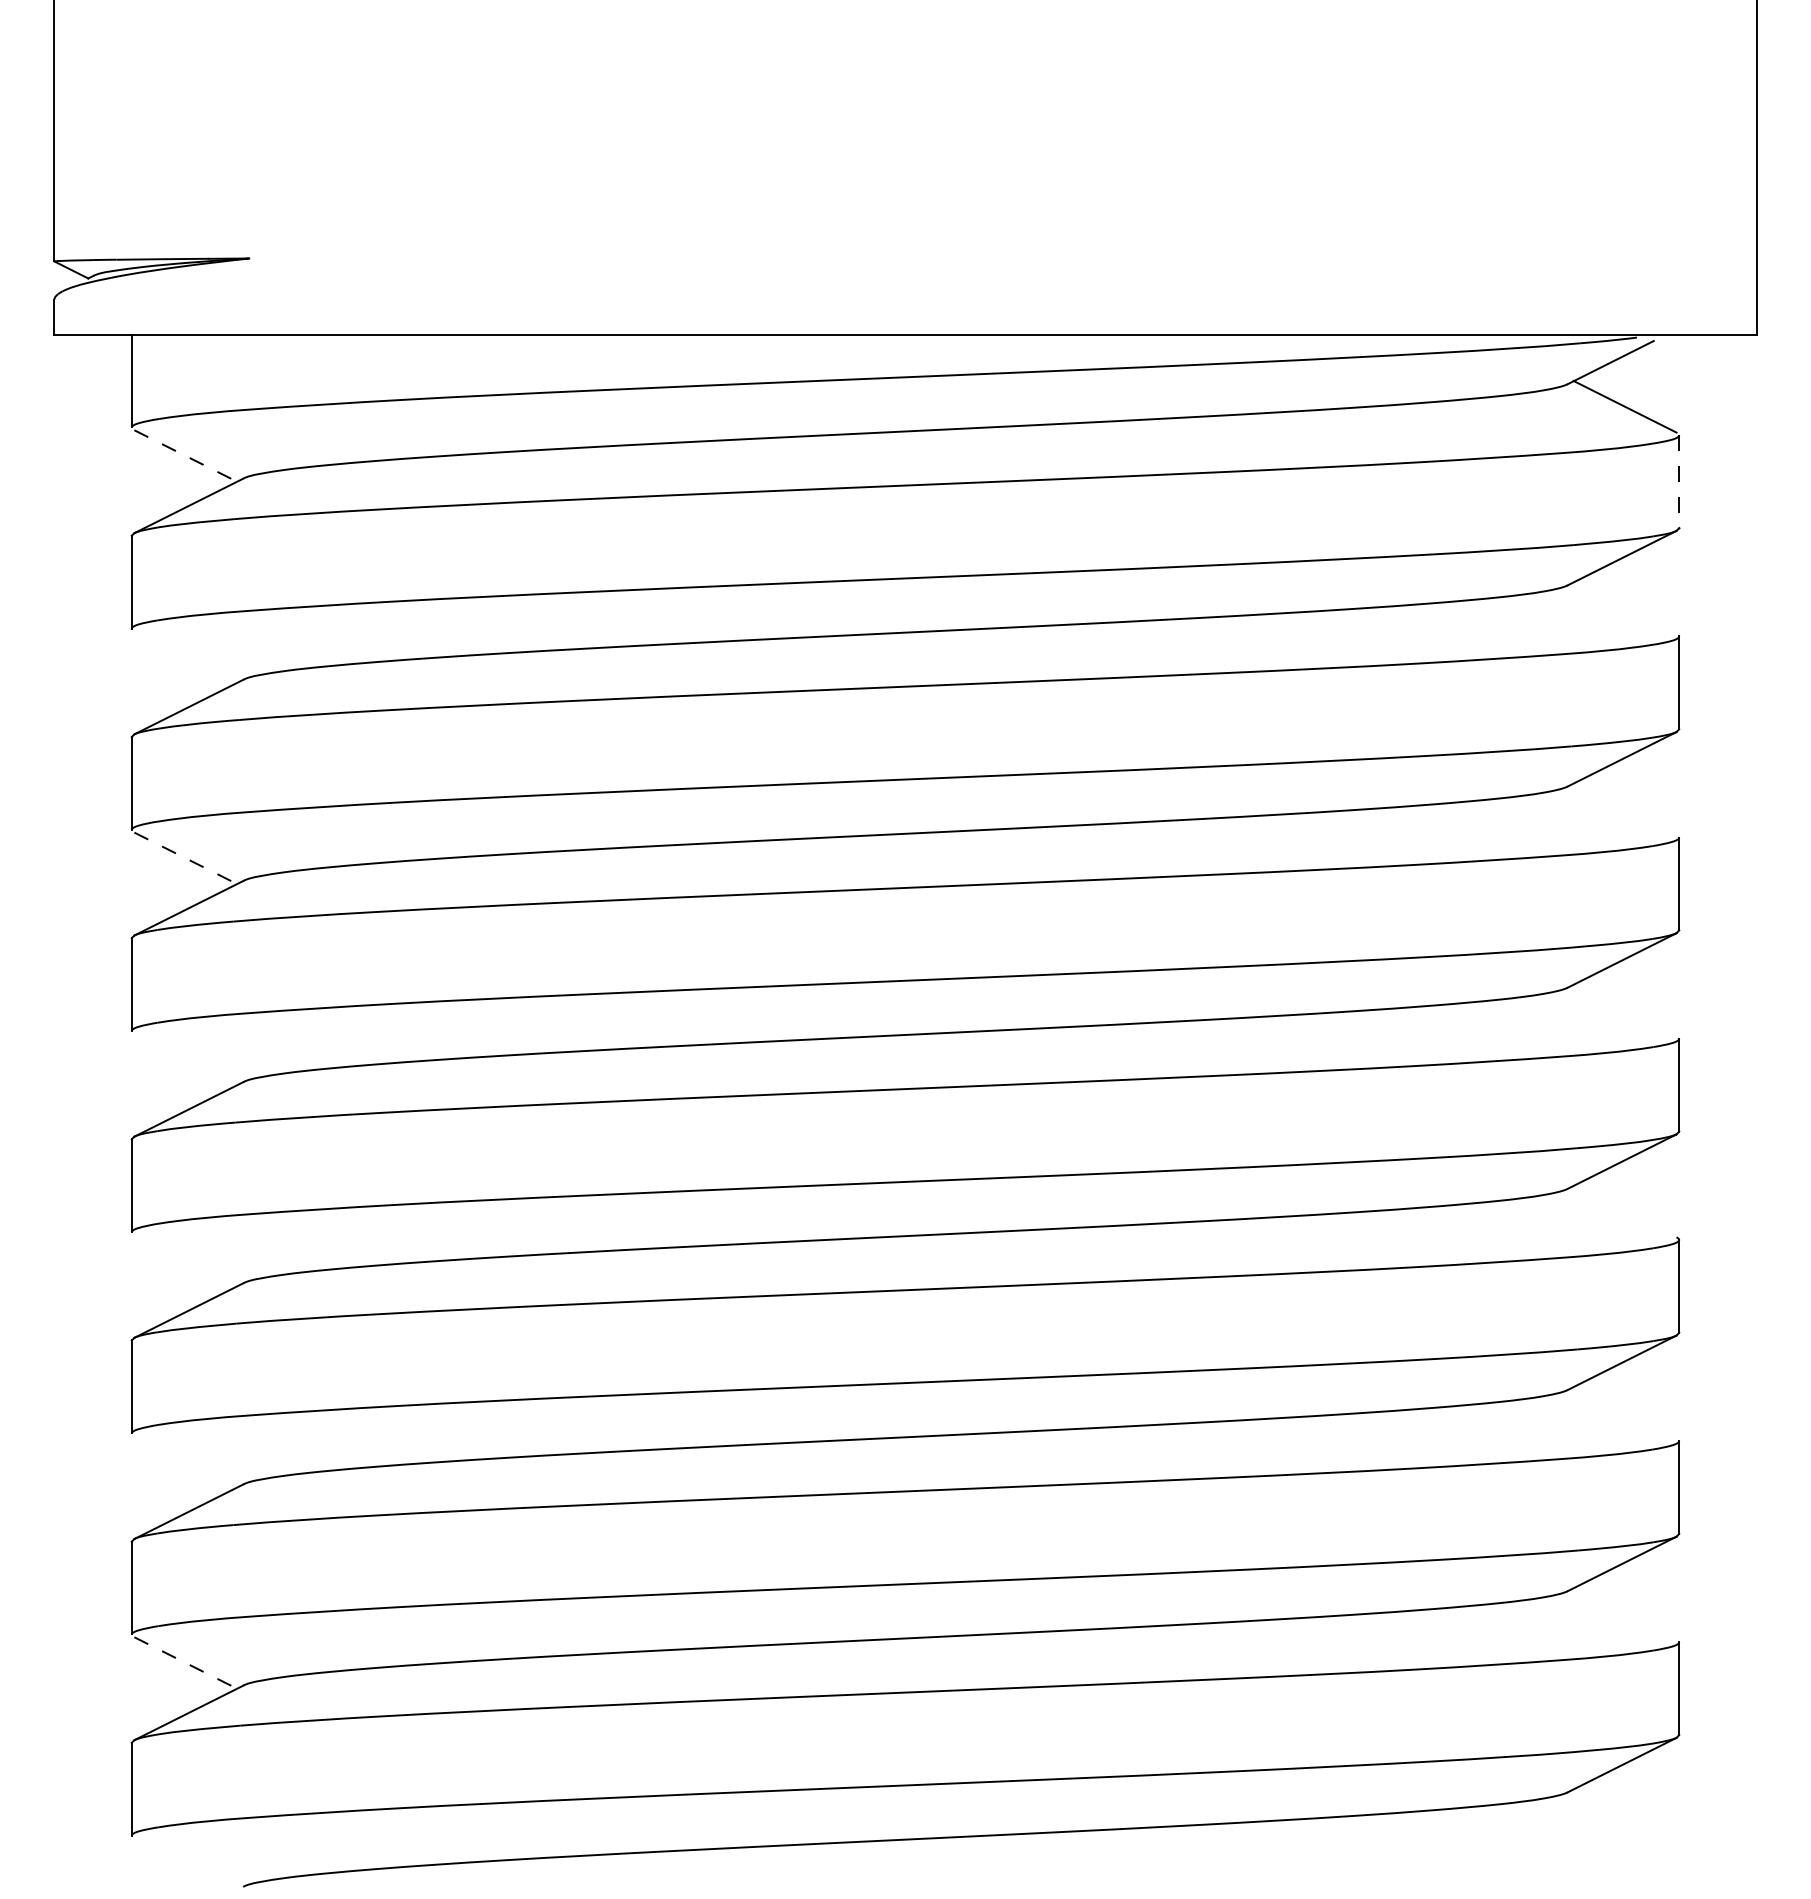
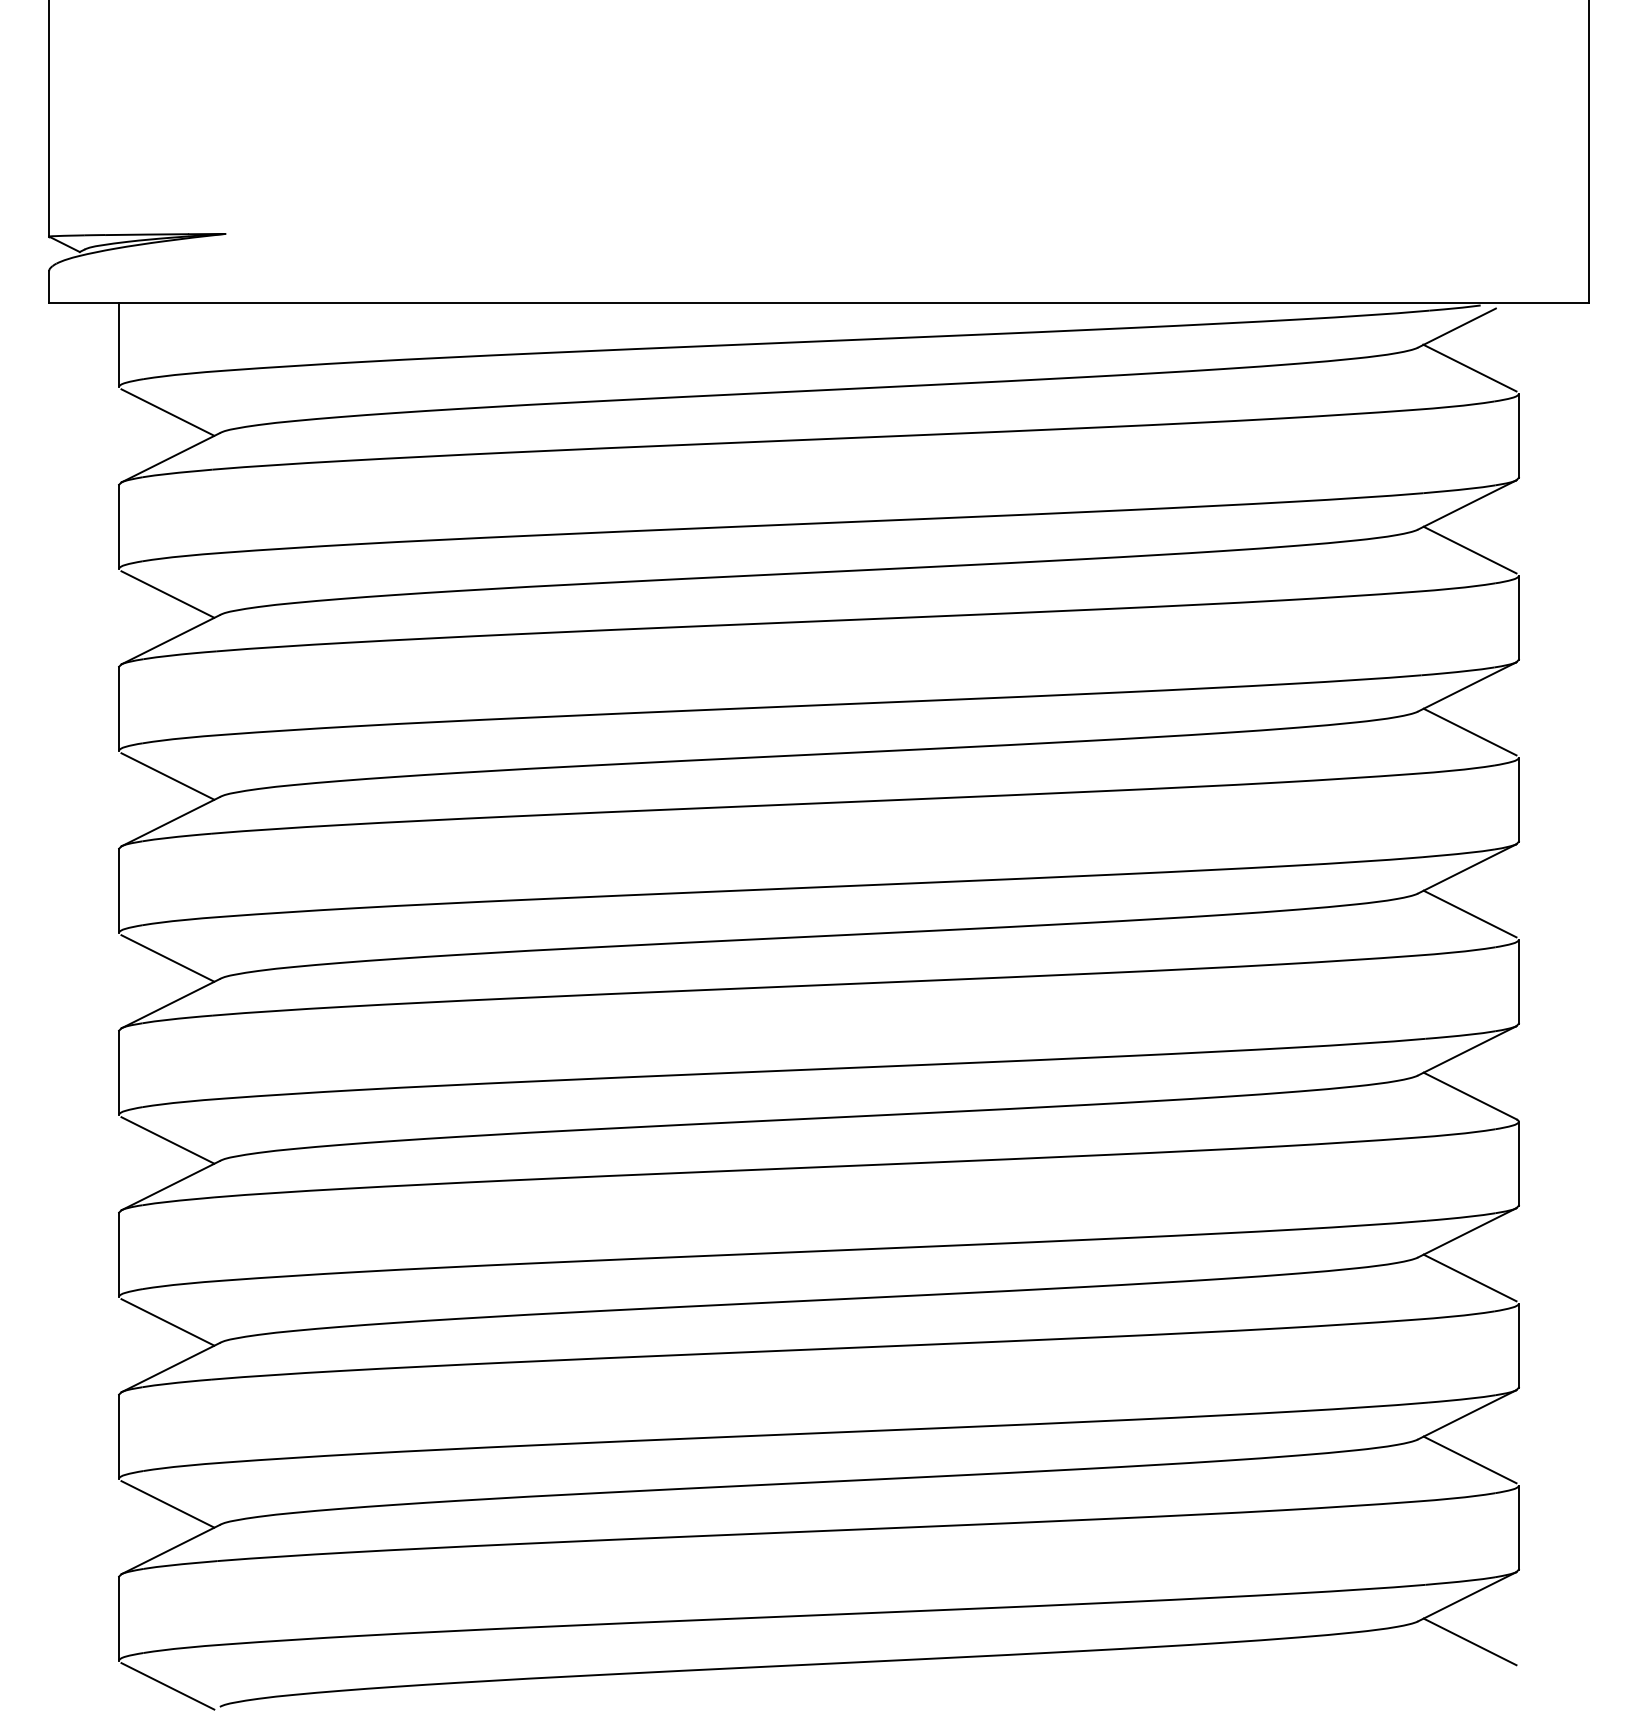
line: (185, 455) -> (167, 412), dashed -> solid
line: (1678, 481) -> (1518, 435), dashed -> solid
line: (1624, 607) -> (1469, 549), added
line: (185, 657) -> (167, 594), added
line: (1624, 808) -> (1469, 731), added
line: (185, 858) -> (167, 776), dashed -> solid
line: (1624, 1009) -> (1469, 913), added
line: (185, 1059) -> (167, 958), added
line: (1624, 1210) -> (1469, 1095), added
line: (185, 1260) -> (167, 1140), added
line: (1624, 1412) -> (1469, 1277), added
line: (185, 1461) -> (167, 1322), added
line: (1624, 1613) -> (1469, 1459), added
line: (185, 1663) -> (167, 1504), dashed -> solid
line: (1624, 1814) -> (1469, 1641), added
line: (185, 1864) -> (167, 1686), added

